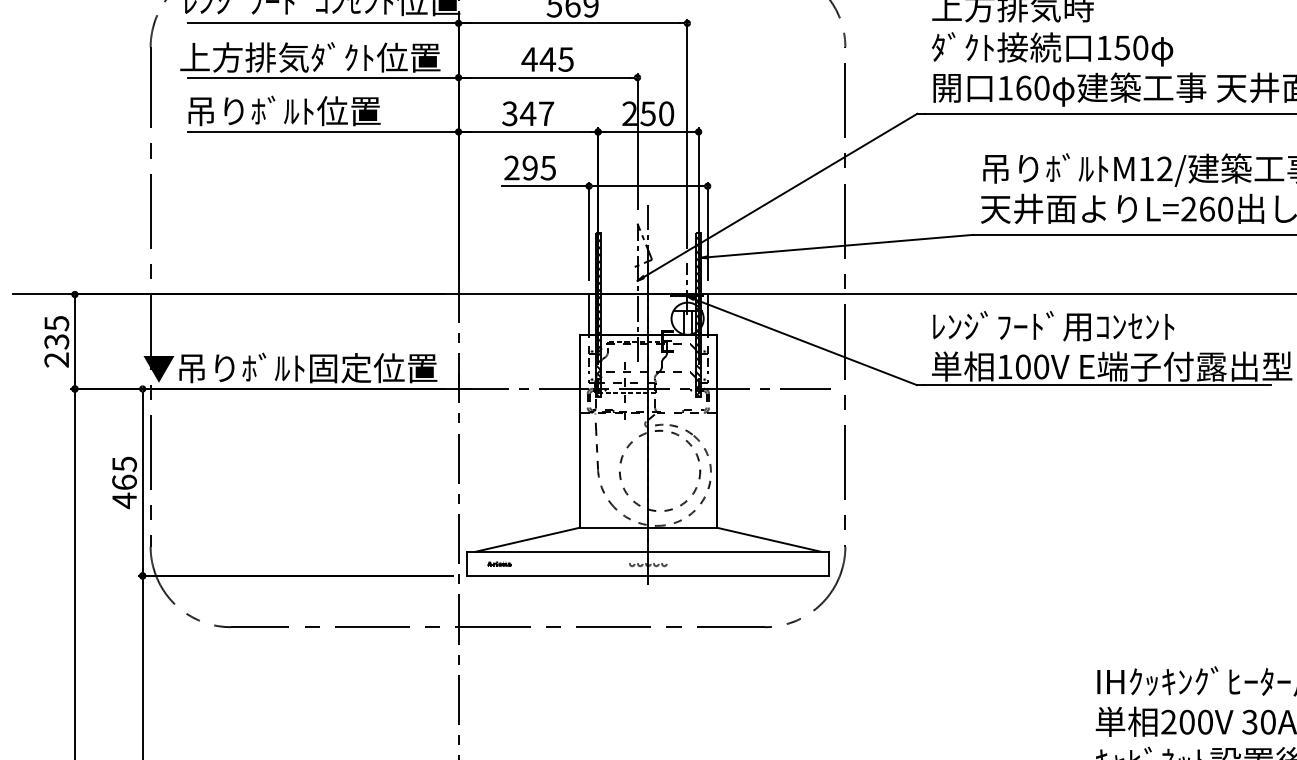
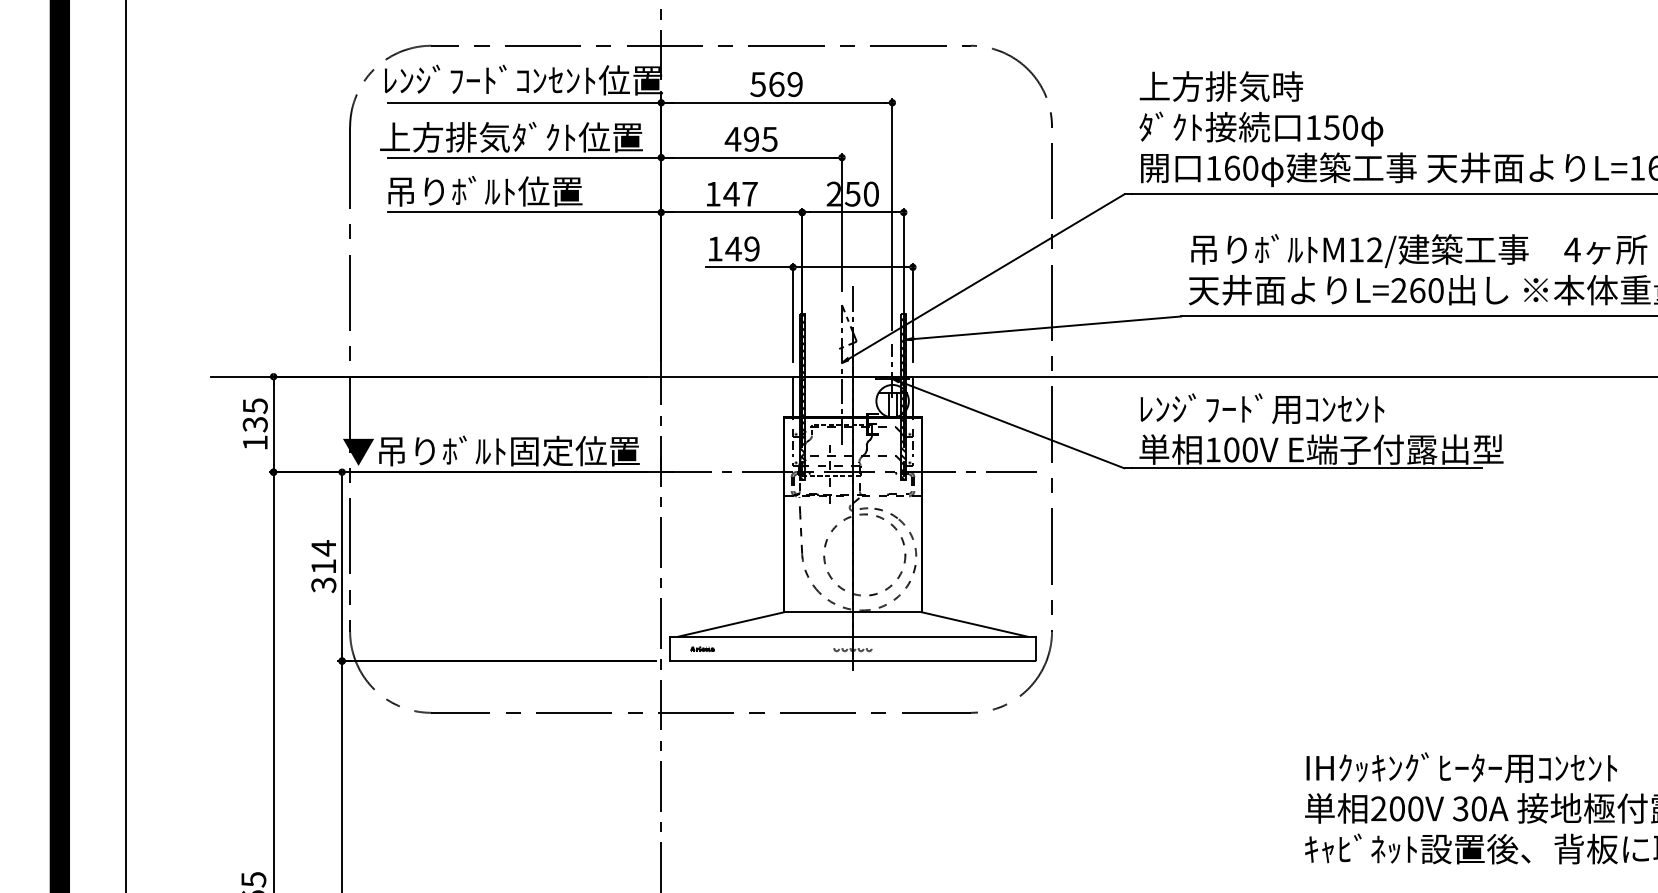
text: (547, 58) -> (751, 138), 445 -> 495
text: (509, 113) -> (712, 193), 347 -> 147
text: (530, 167) -> (733, 248), 295 -> 149
text: (55, 359) -> (254, 442), 235 -> 135
text: (124, 482) -> (323, 566), 465 -> 314

